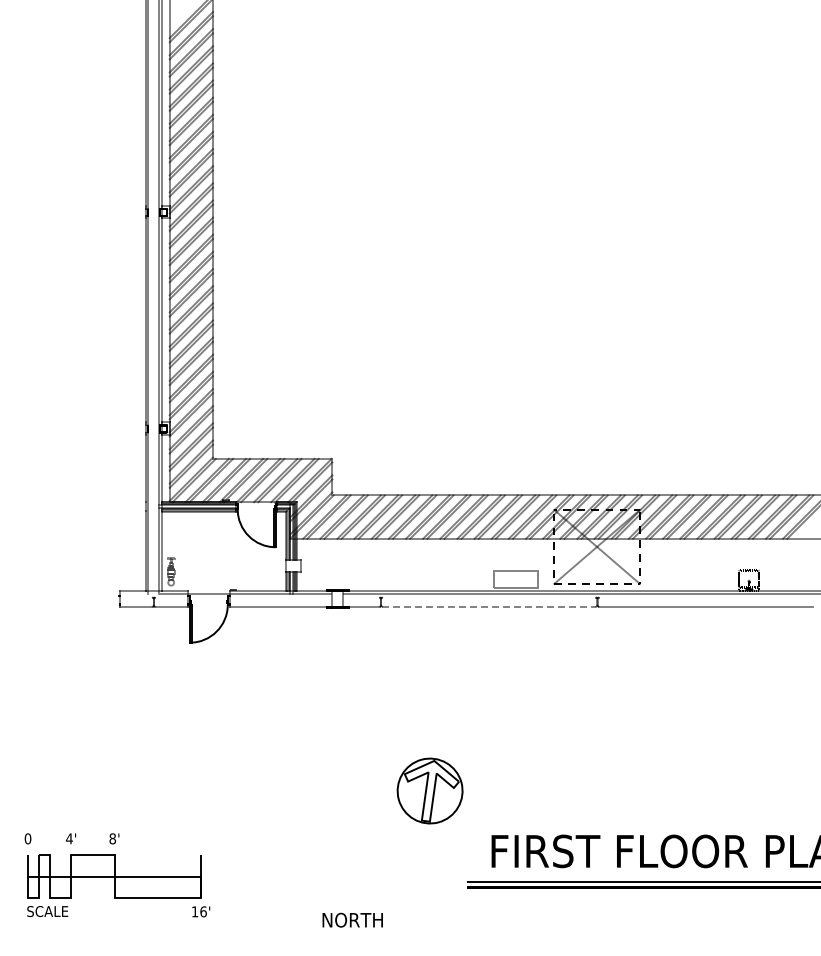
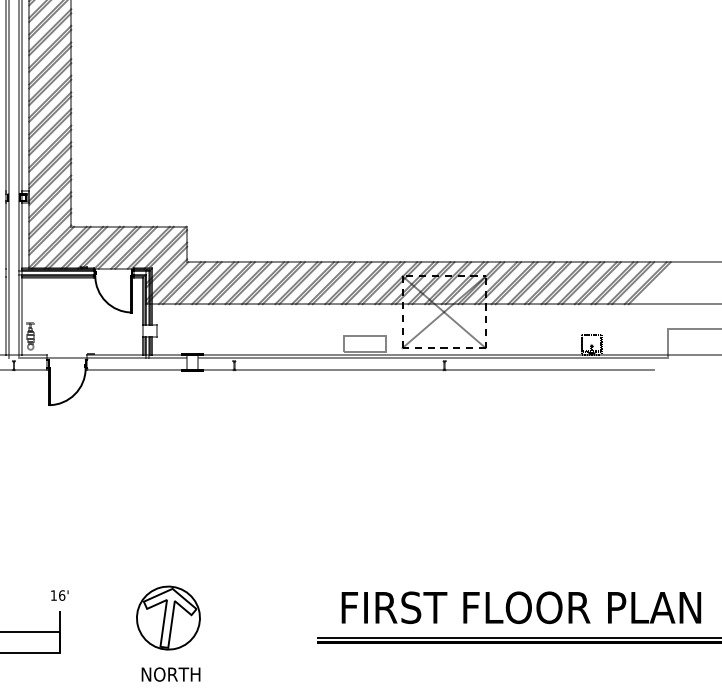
line: (489, 606) -> (339, 370), dashed -> solid
part: (429, 790) -> (167, 617), moved
text: (201, 911) -> (60, 595), moved
text: (352, 919) -> (170, 673), moved

